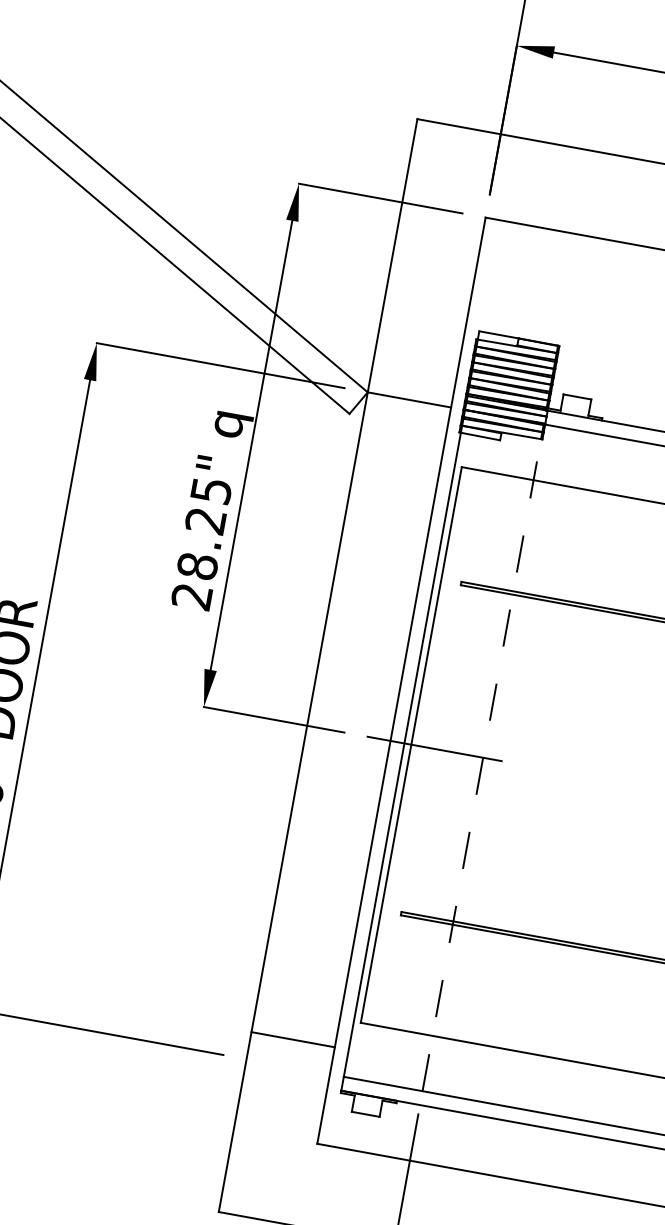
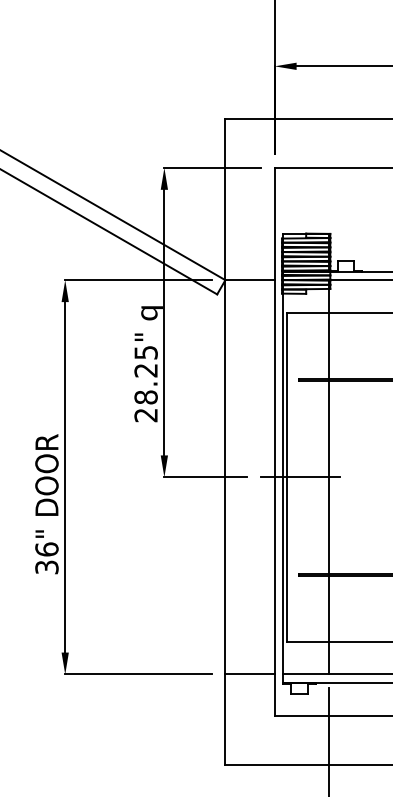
line: (481, 764) -> (329, 481), dashed -> solid
line: (292, 1039) -> (249, 674), moved

